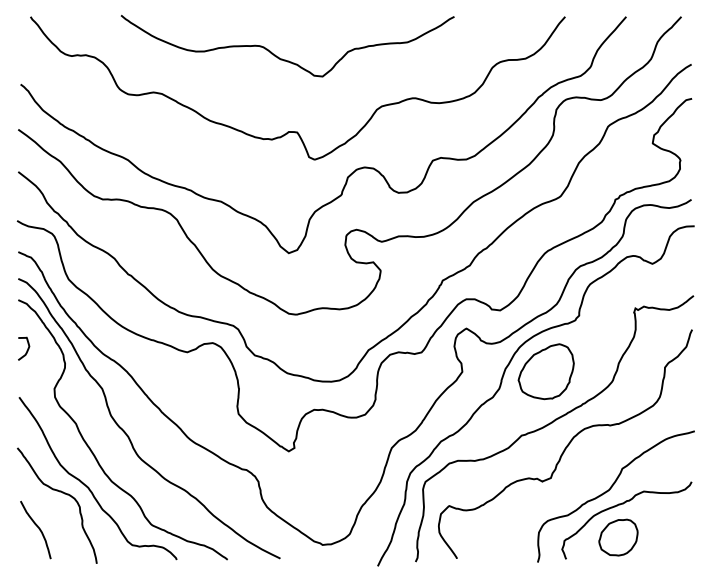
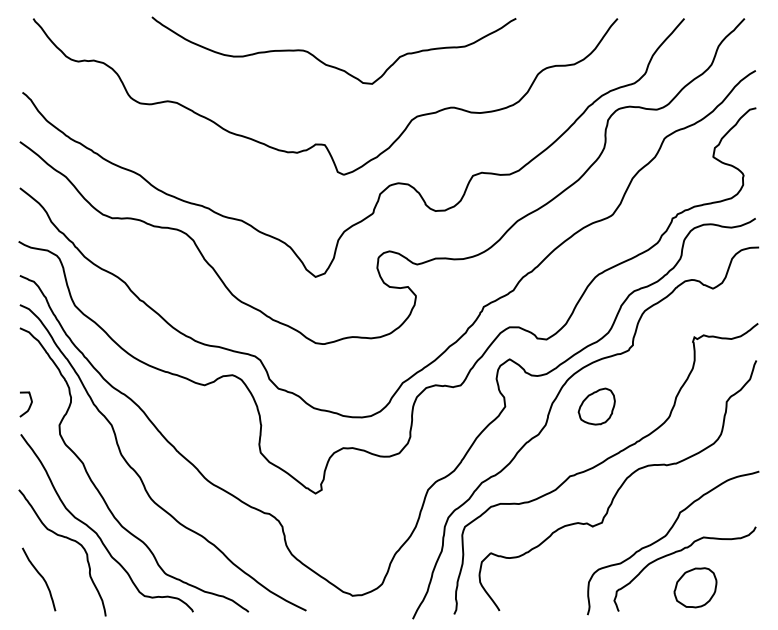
curve: (282, 58) -> (328, 64), moved
curve: (26, 350) -> (28, 406), moved
part: (545, 371) -> (596, 406), size x0.6
part: (618, 537) -> (695, 587), moved

